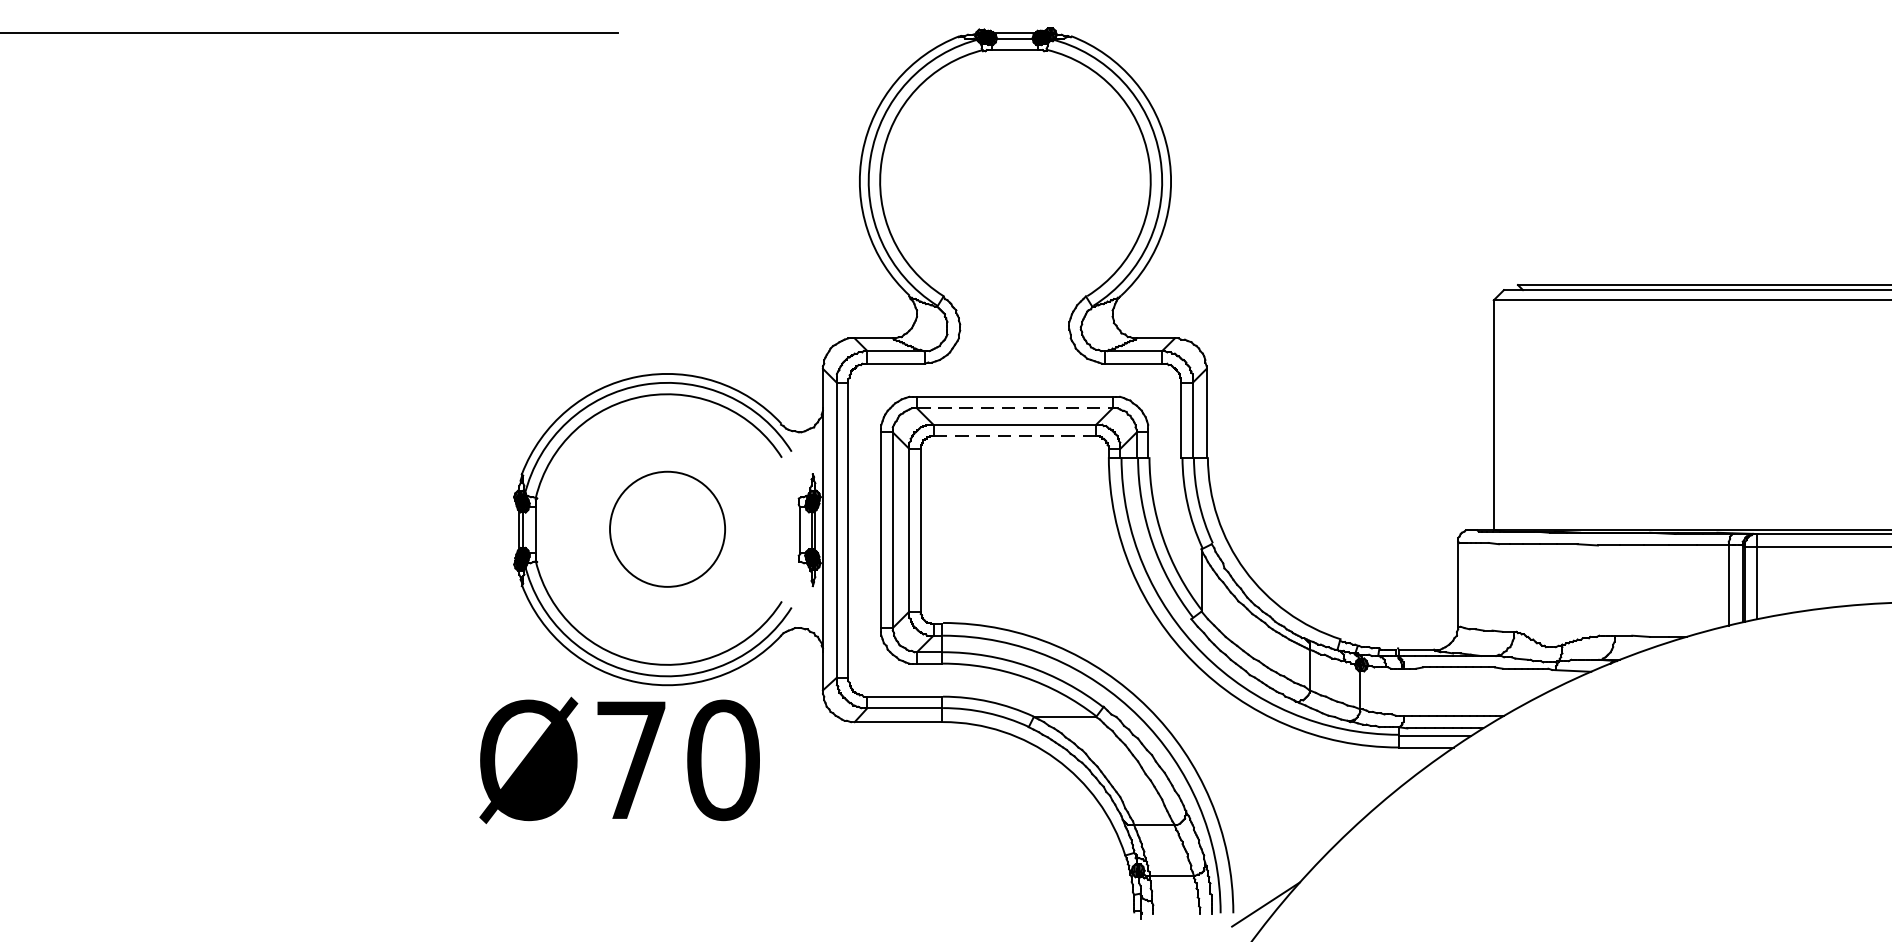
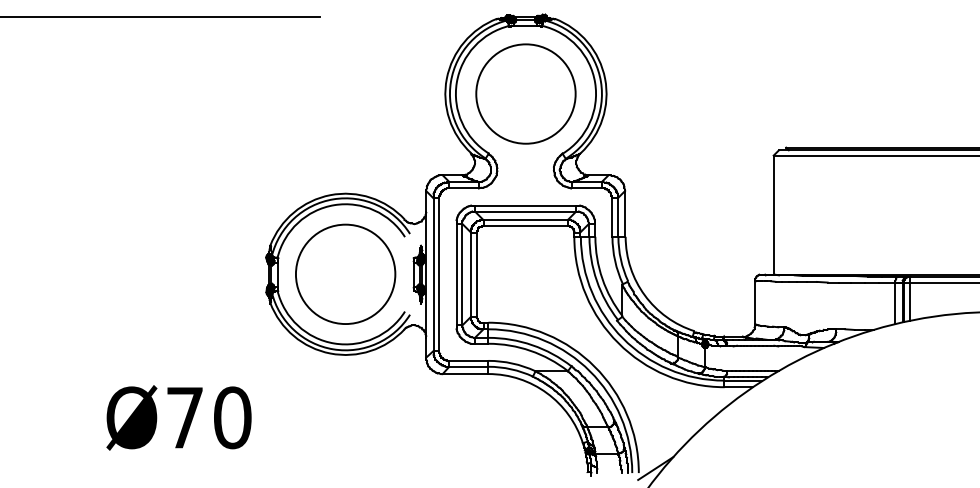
part: (1014, 180) -> (525, 93), added
line: (1014, 408) -> (525, 211), dashed -> solid
line: (1014, 437) -> (525, 226), dashed -> solid
part: (667, 527) -> (345, 273), size x1.67
text: (618, 759) -> (178, 417), moved

